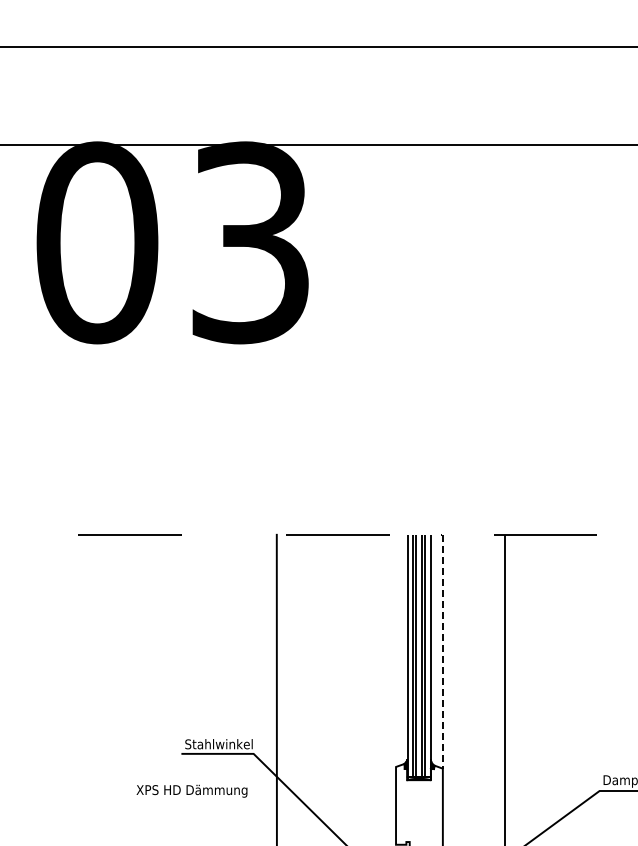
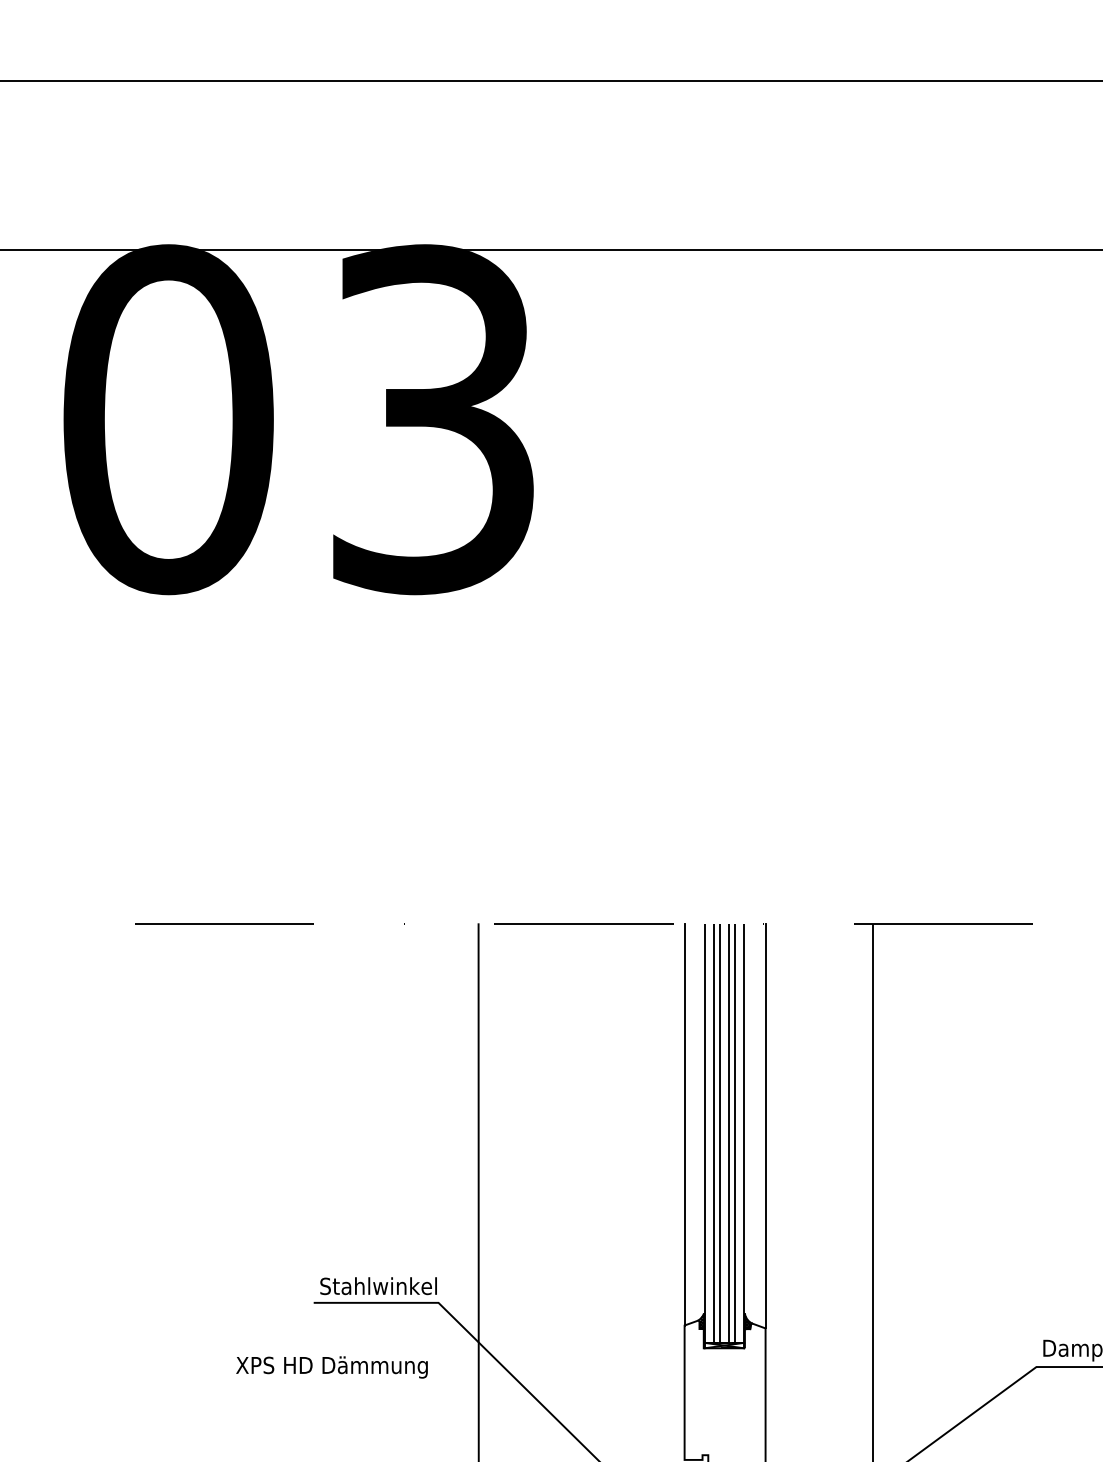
line: (396, 650) -> (685, 1124), added
line: (442, 651) -> (764, 1125), dashed -> solid

